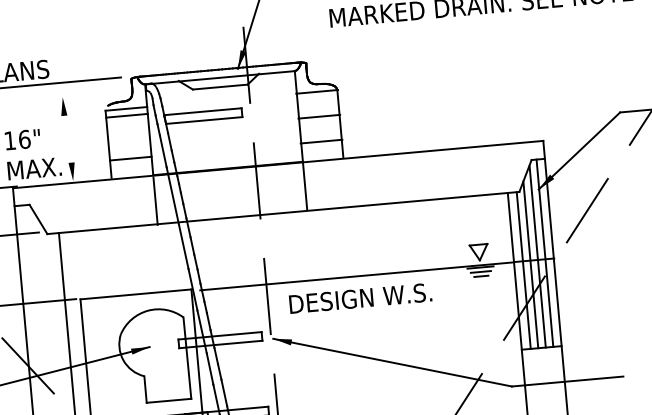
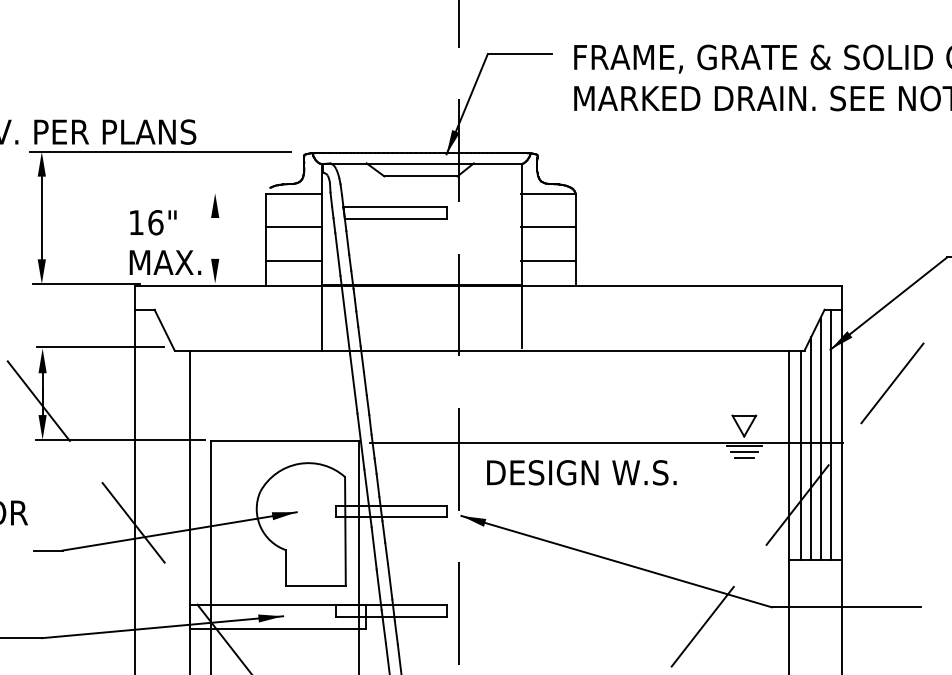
part: (63, 106) -> (215, 205), moved
line: (126, 115) -> (293, 227), moved

